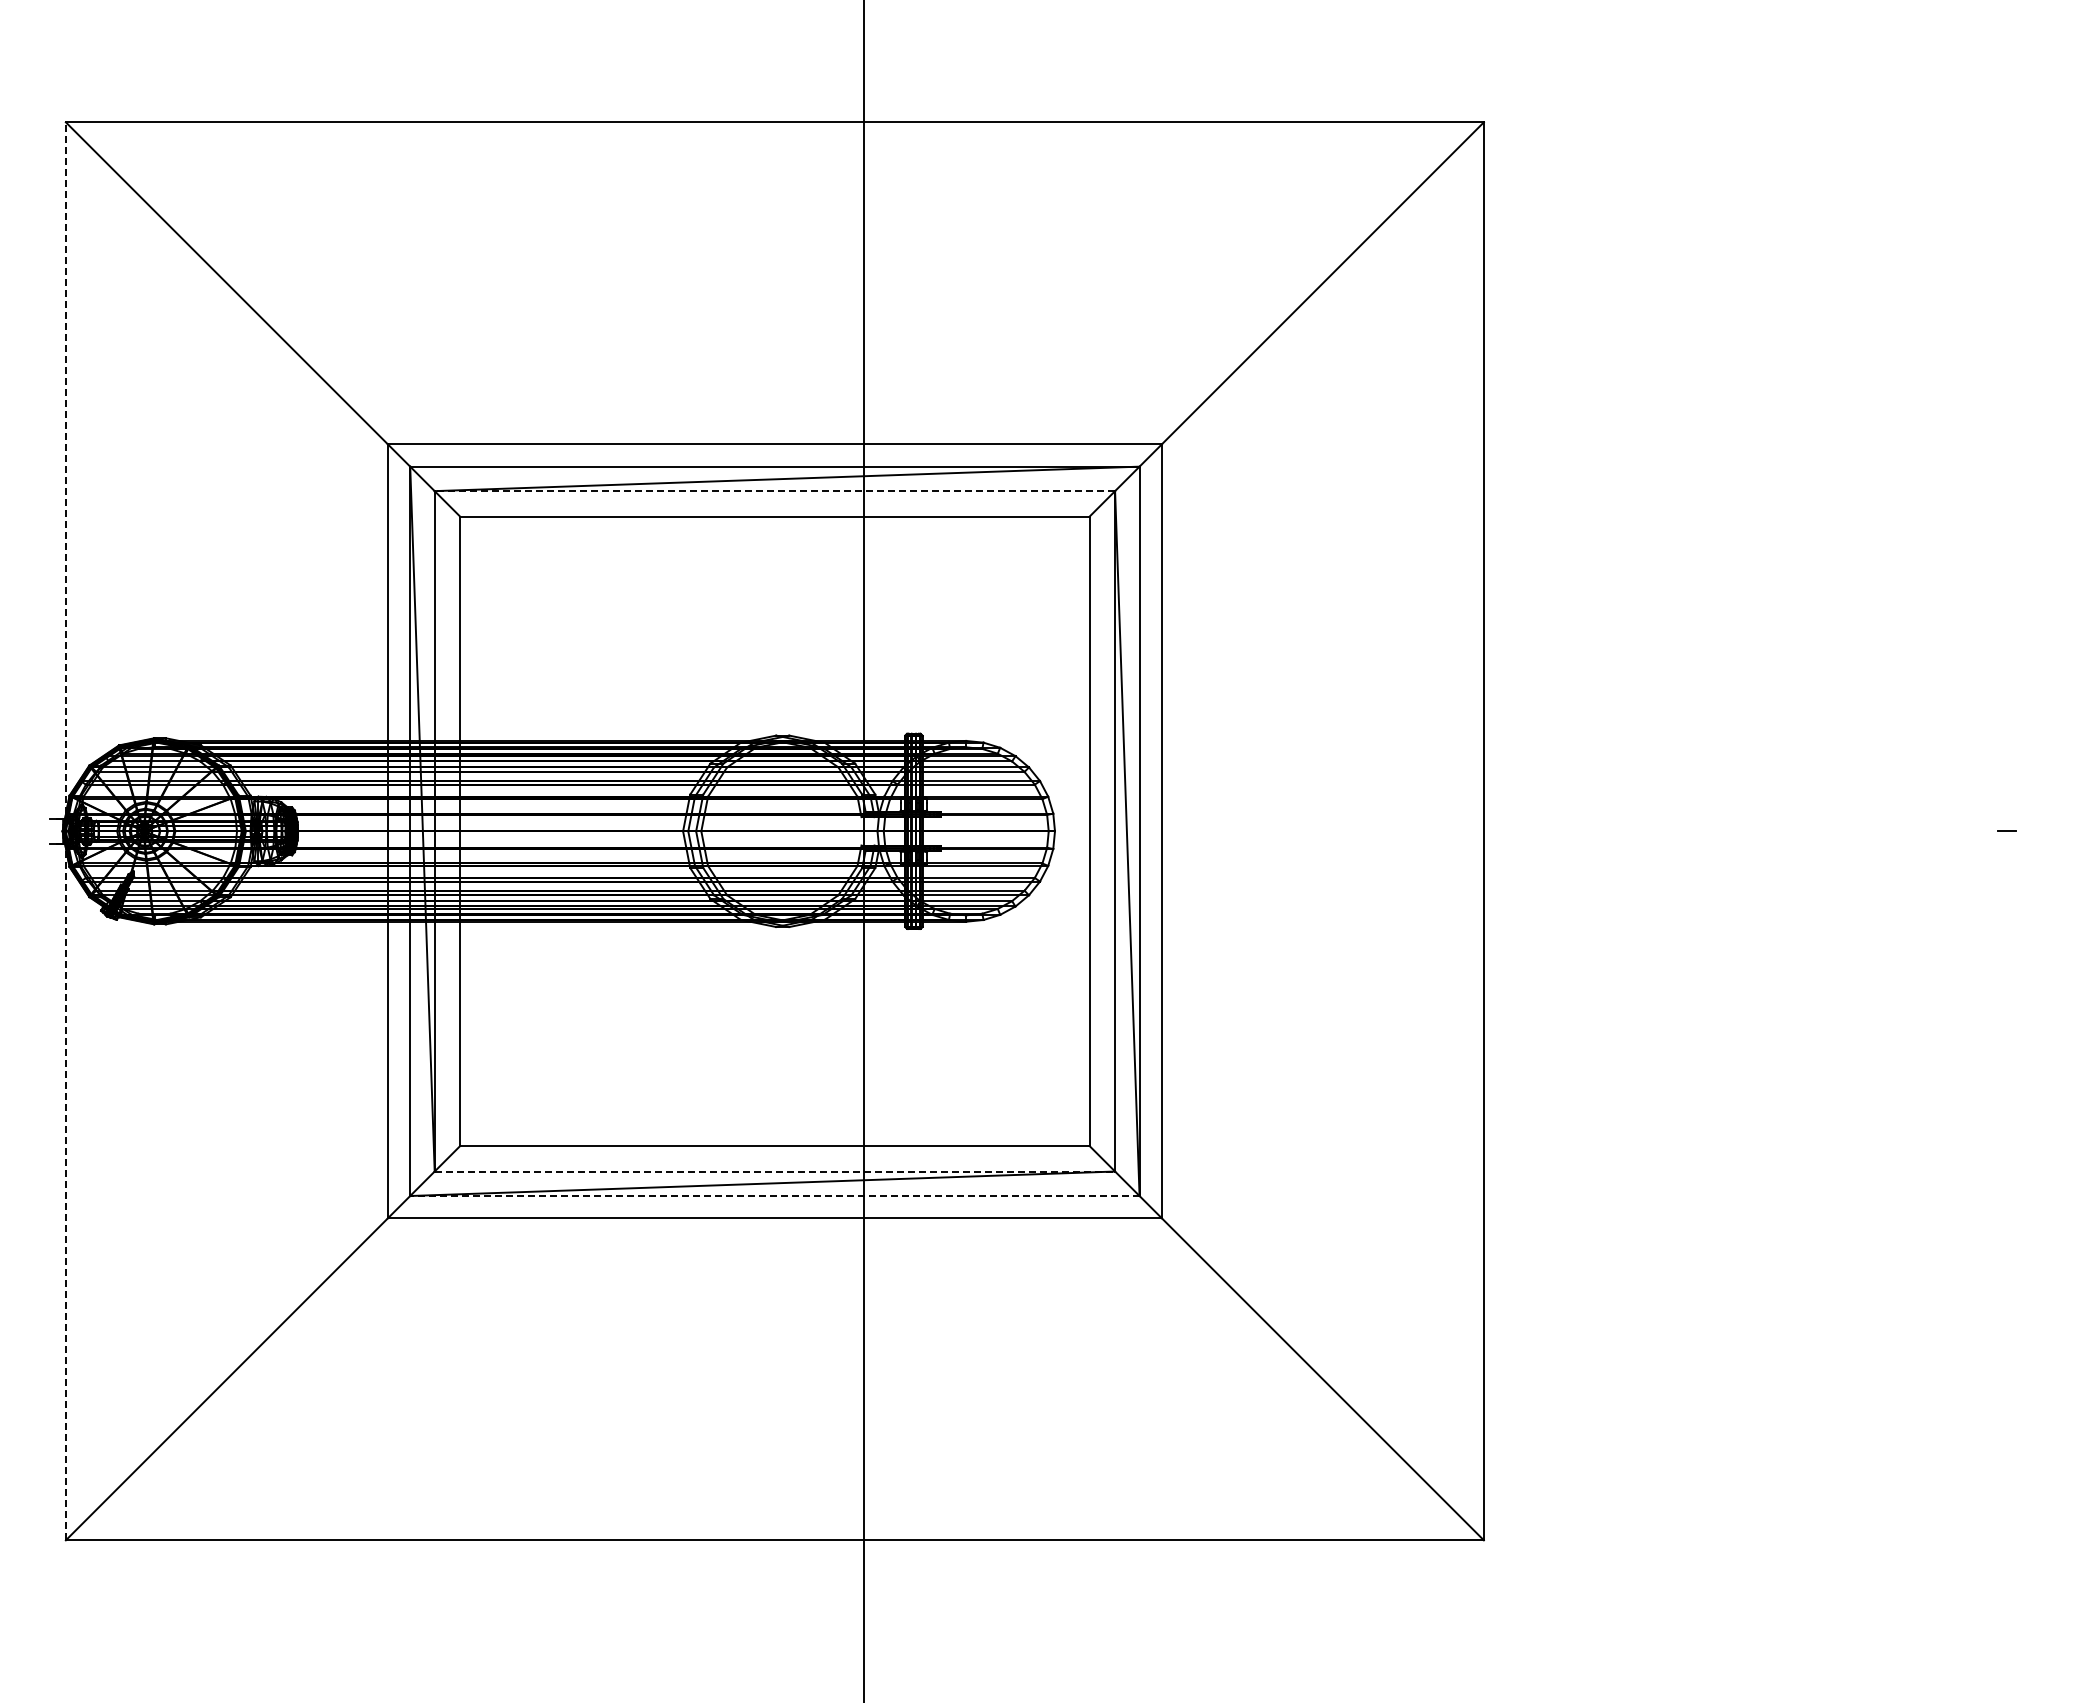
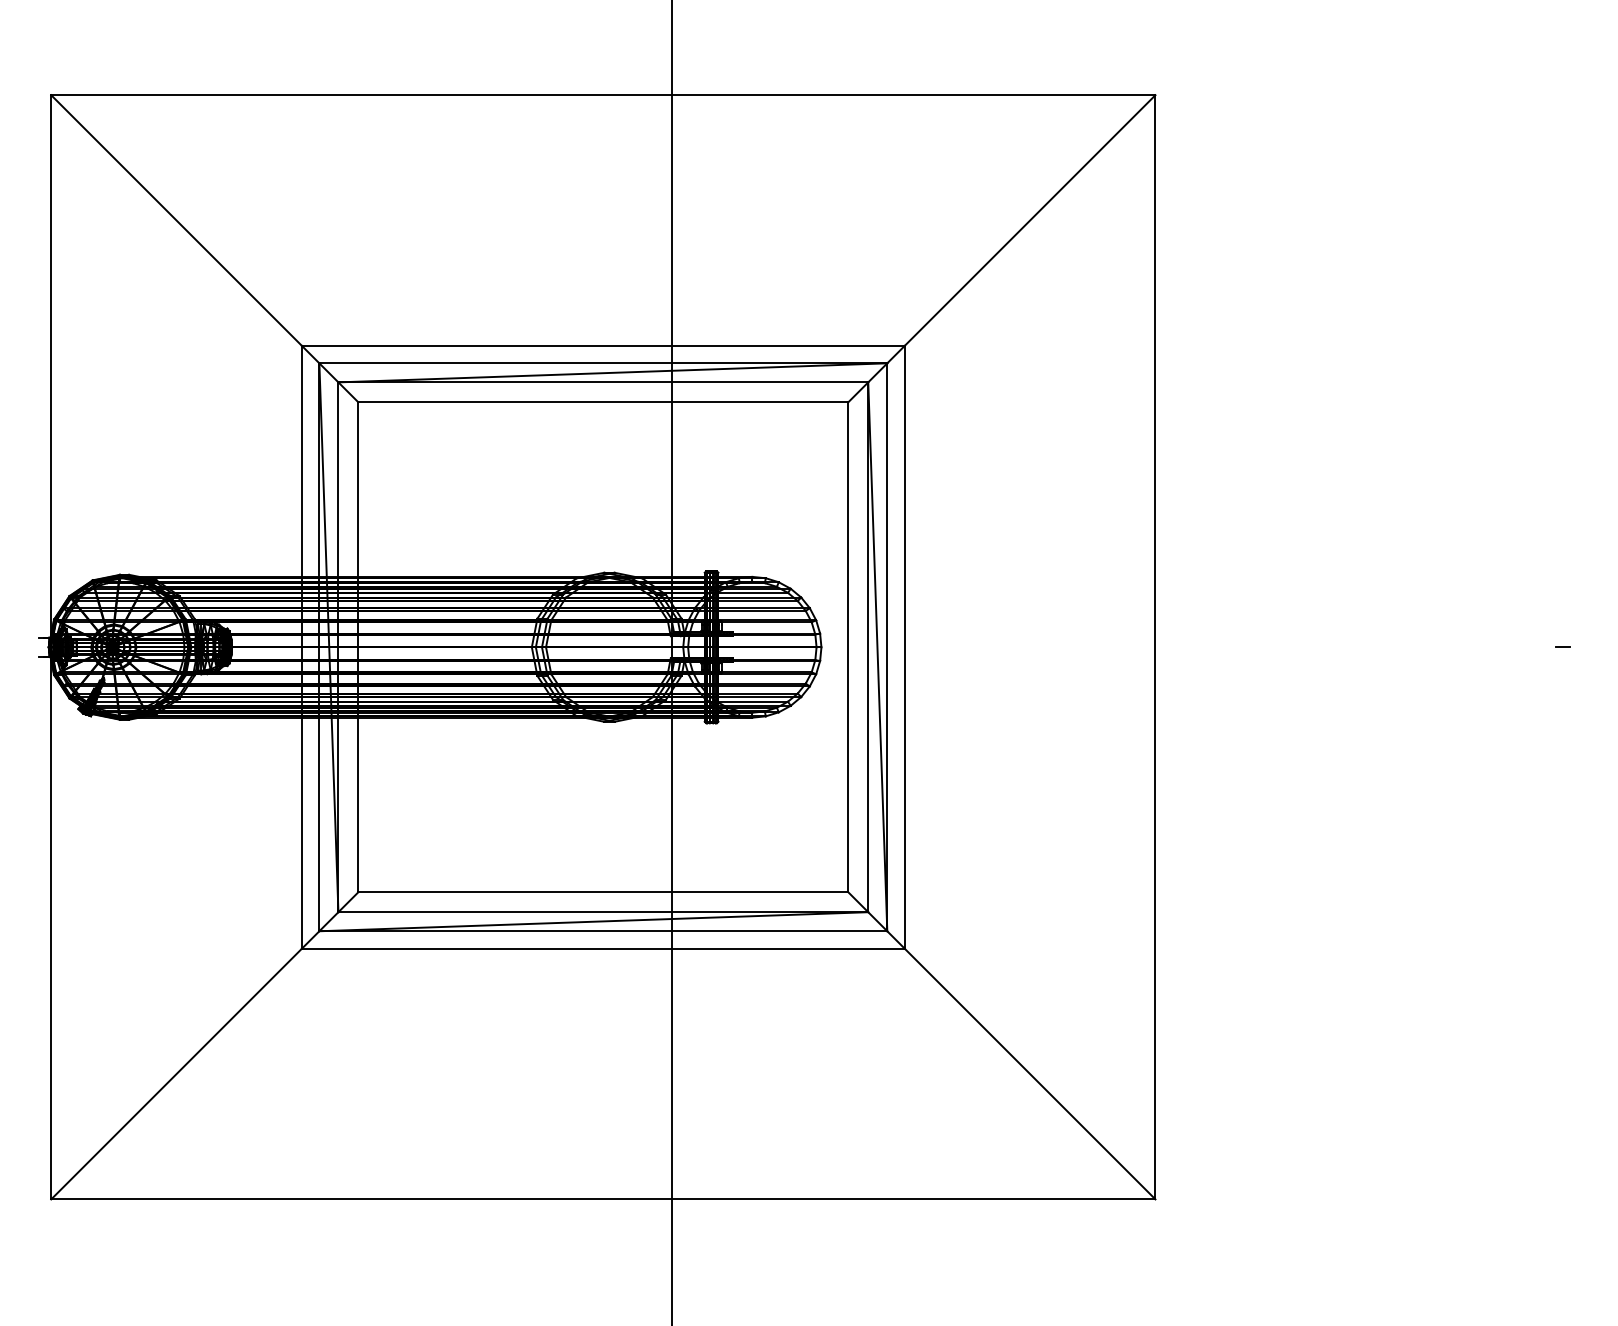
line: (774, 491) -> (603, 382), dashed -> solid
line: (65, 830) -> (50, 646), dashed -> solid
line: (775, 1171) -> (603, 912), dashed -> solid
line: (774, 1196) -> (603, 931), dashed -> solid

